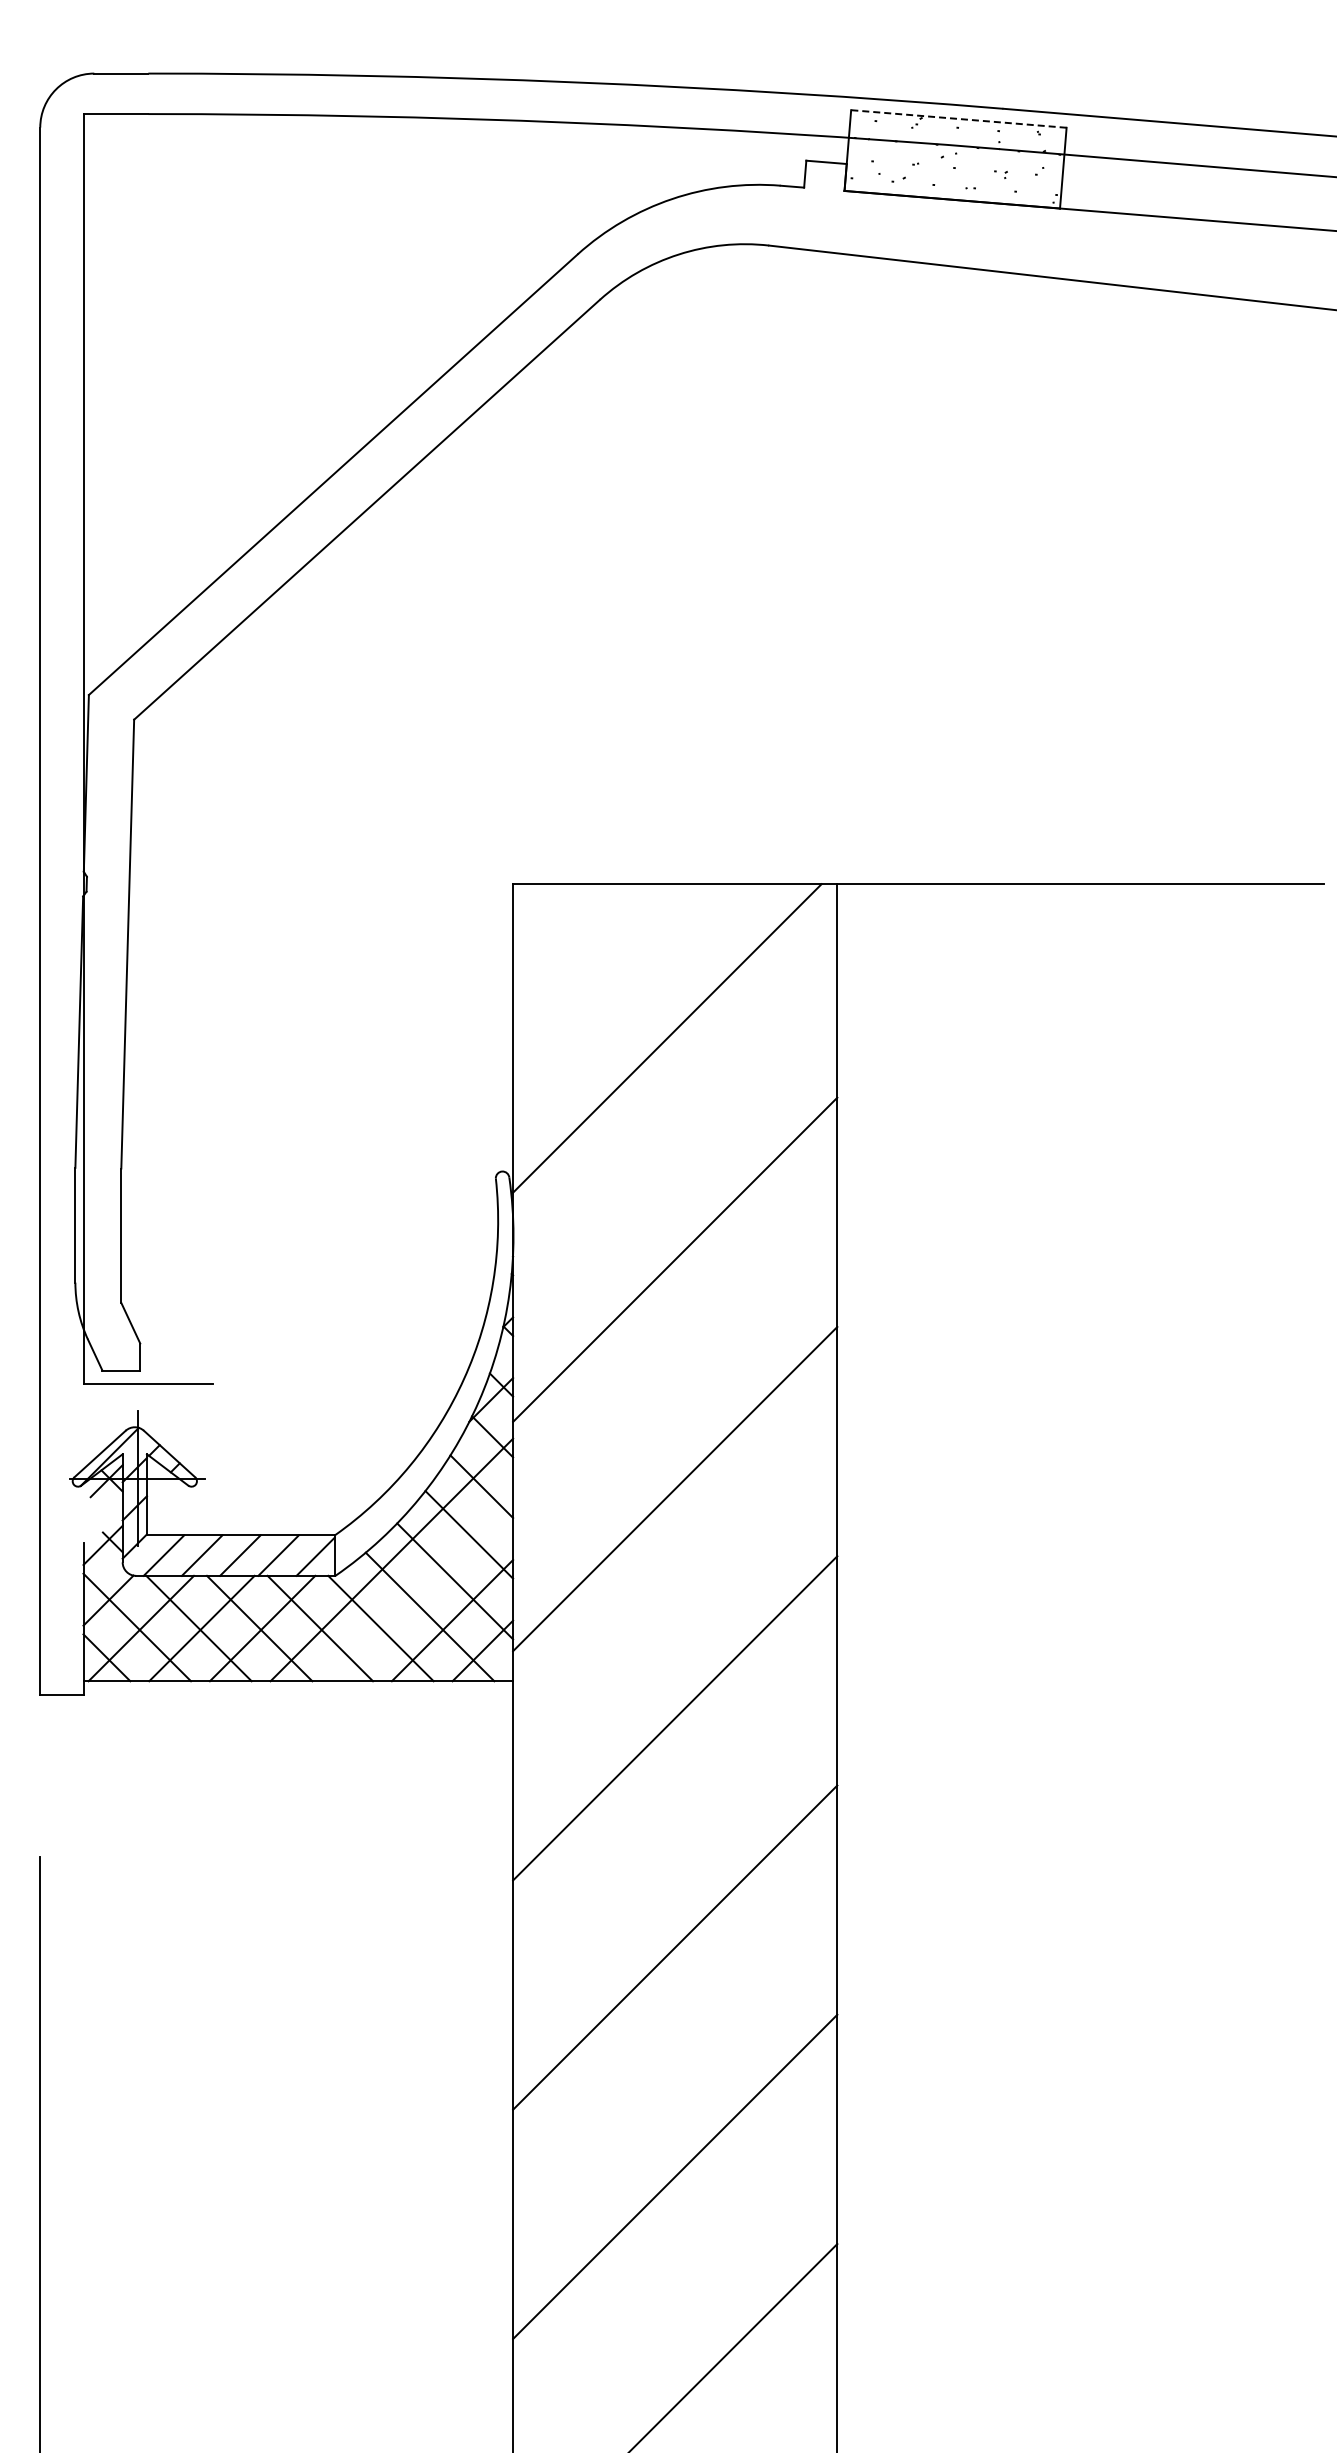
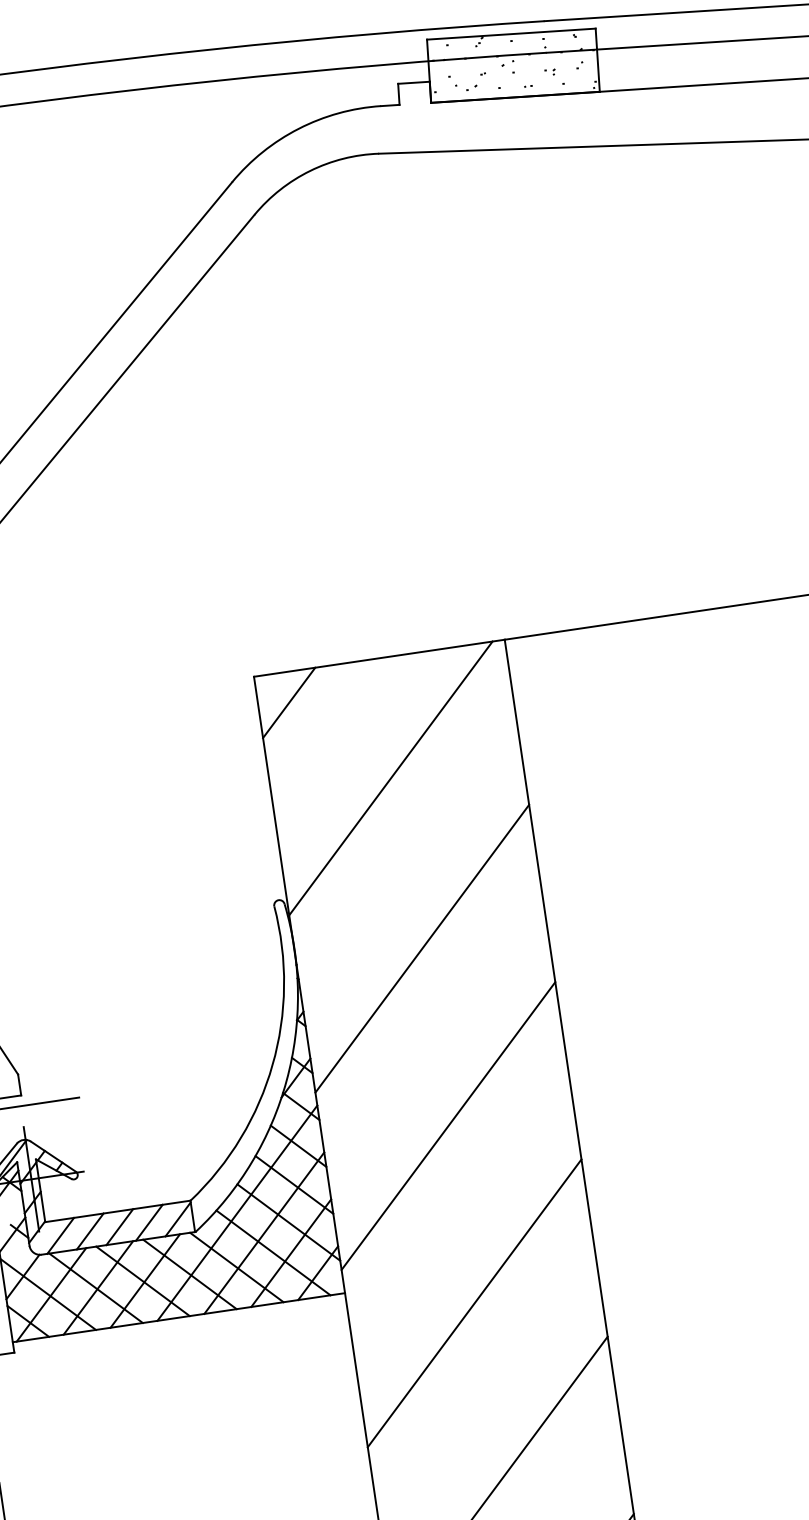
line: (958, 118) -> (511, 33), dashed -> solid
line: (552, 923) -> (288, 702), added
line: (422, 1590) -> (264, 1233), added

